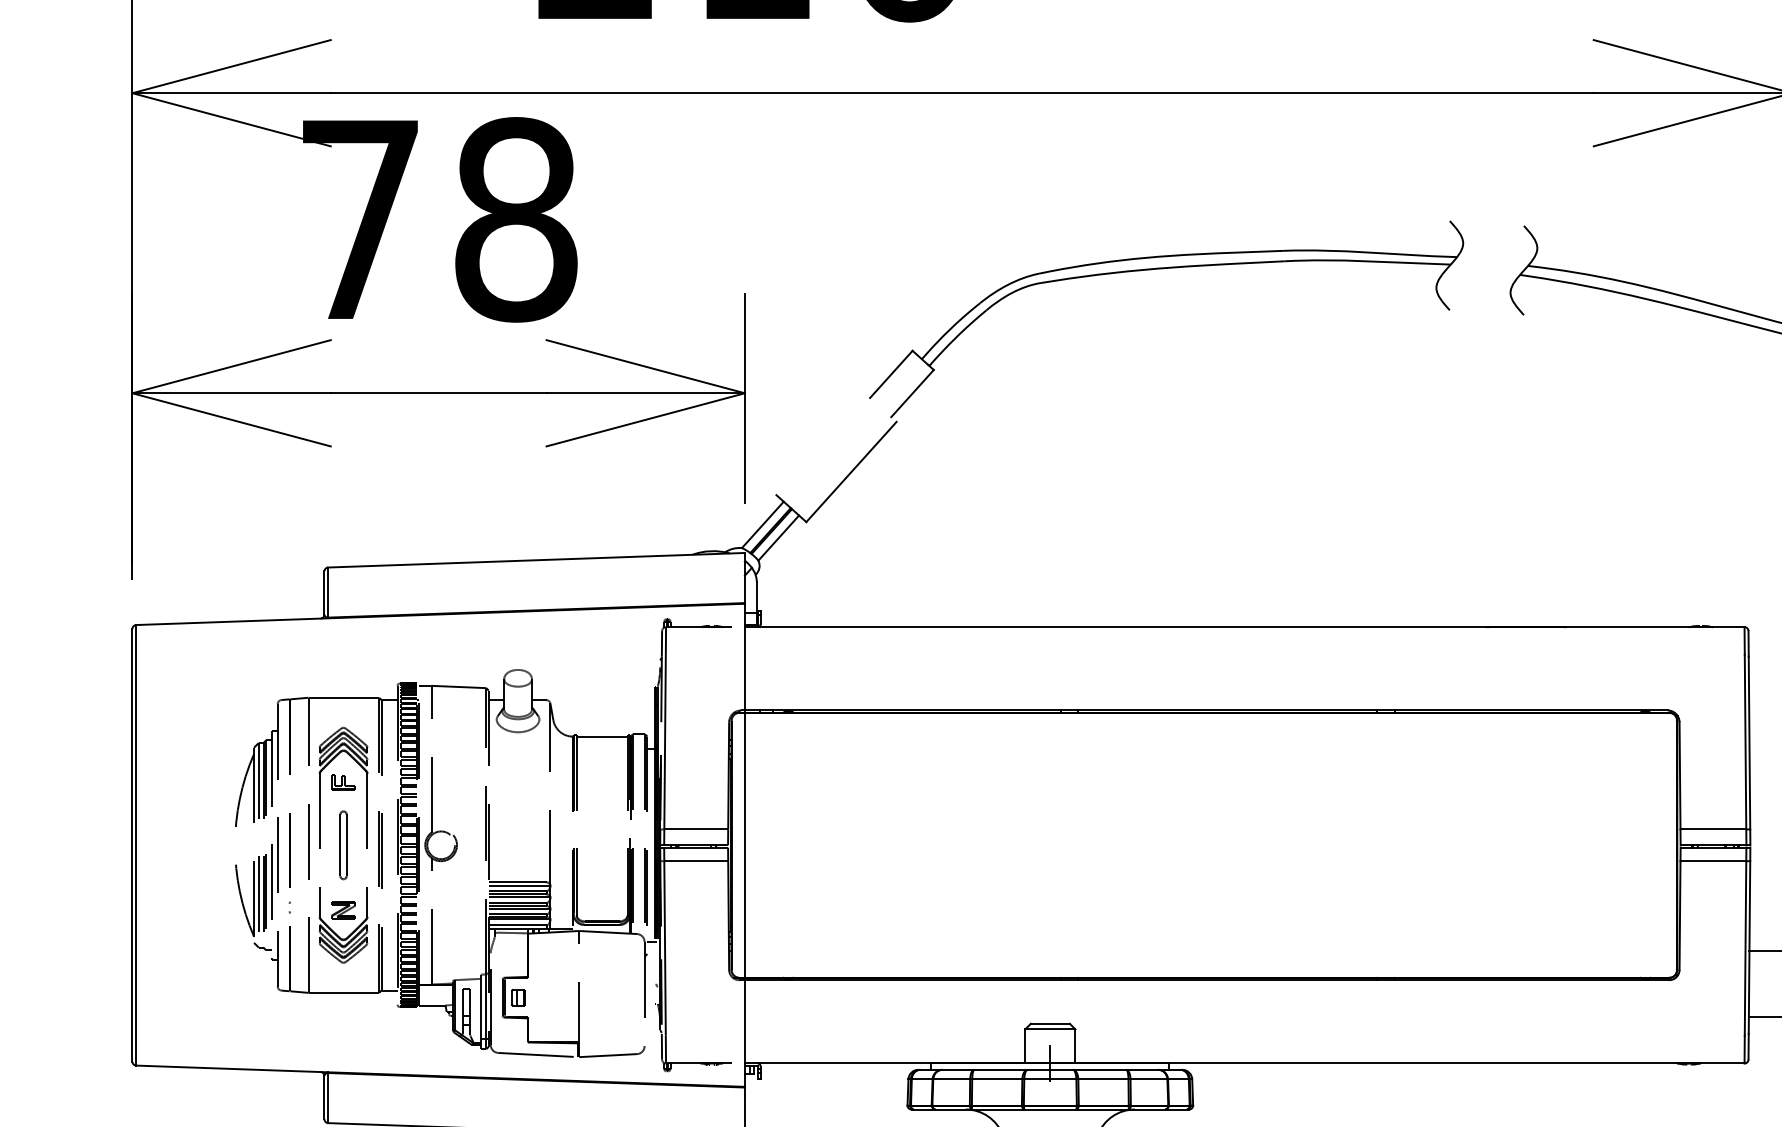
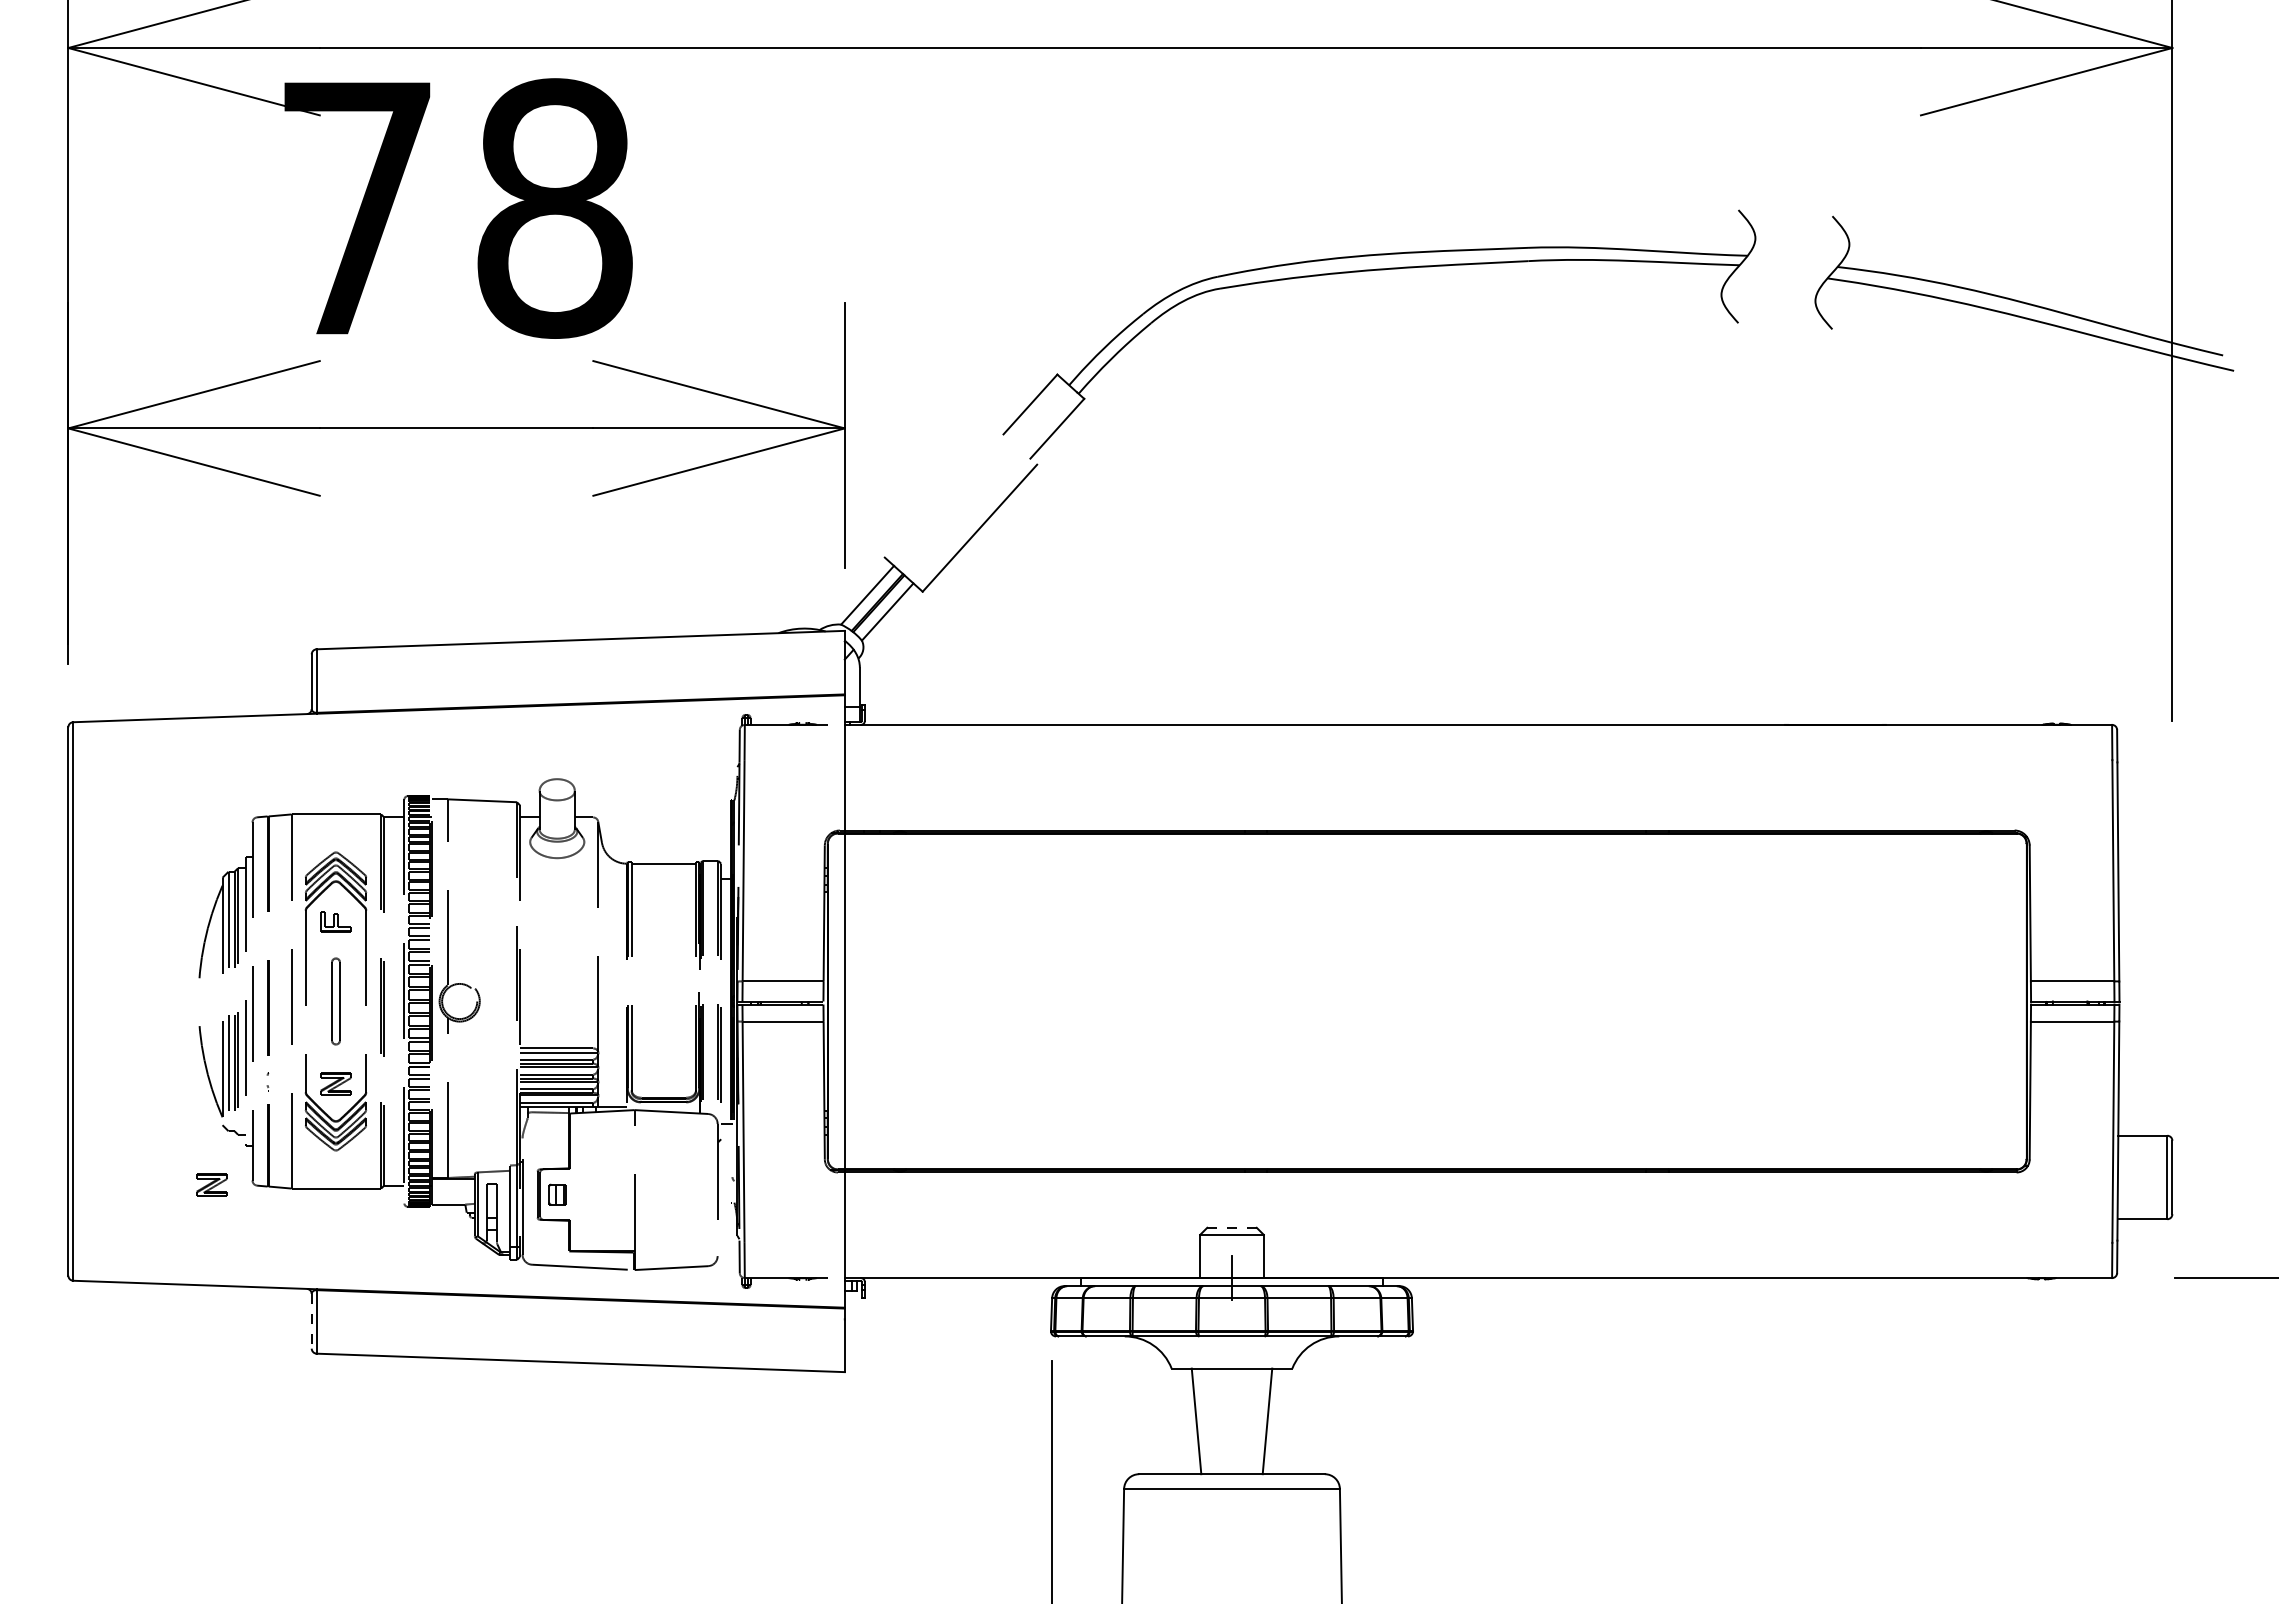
part: (245, 989) -> (211, 1184), added
line: (1050, 1023) -> (1232, 1227), solid -> dashed
line: (324, 1097) -> (311, 1321), solid -> dashed

